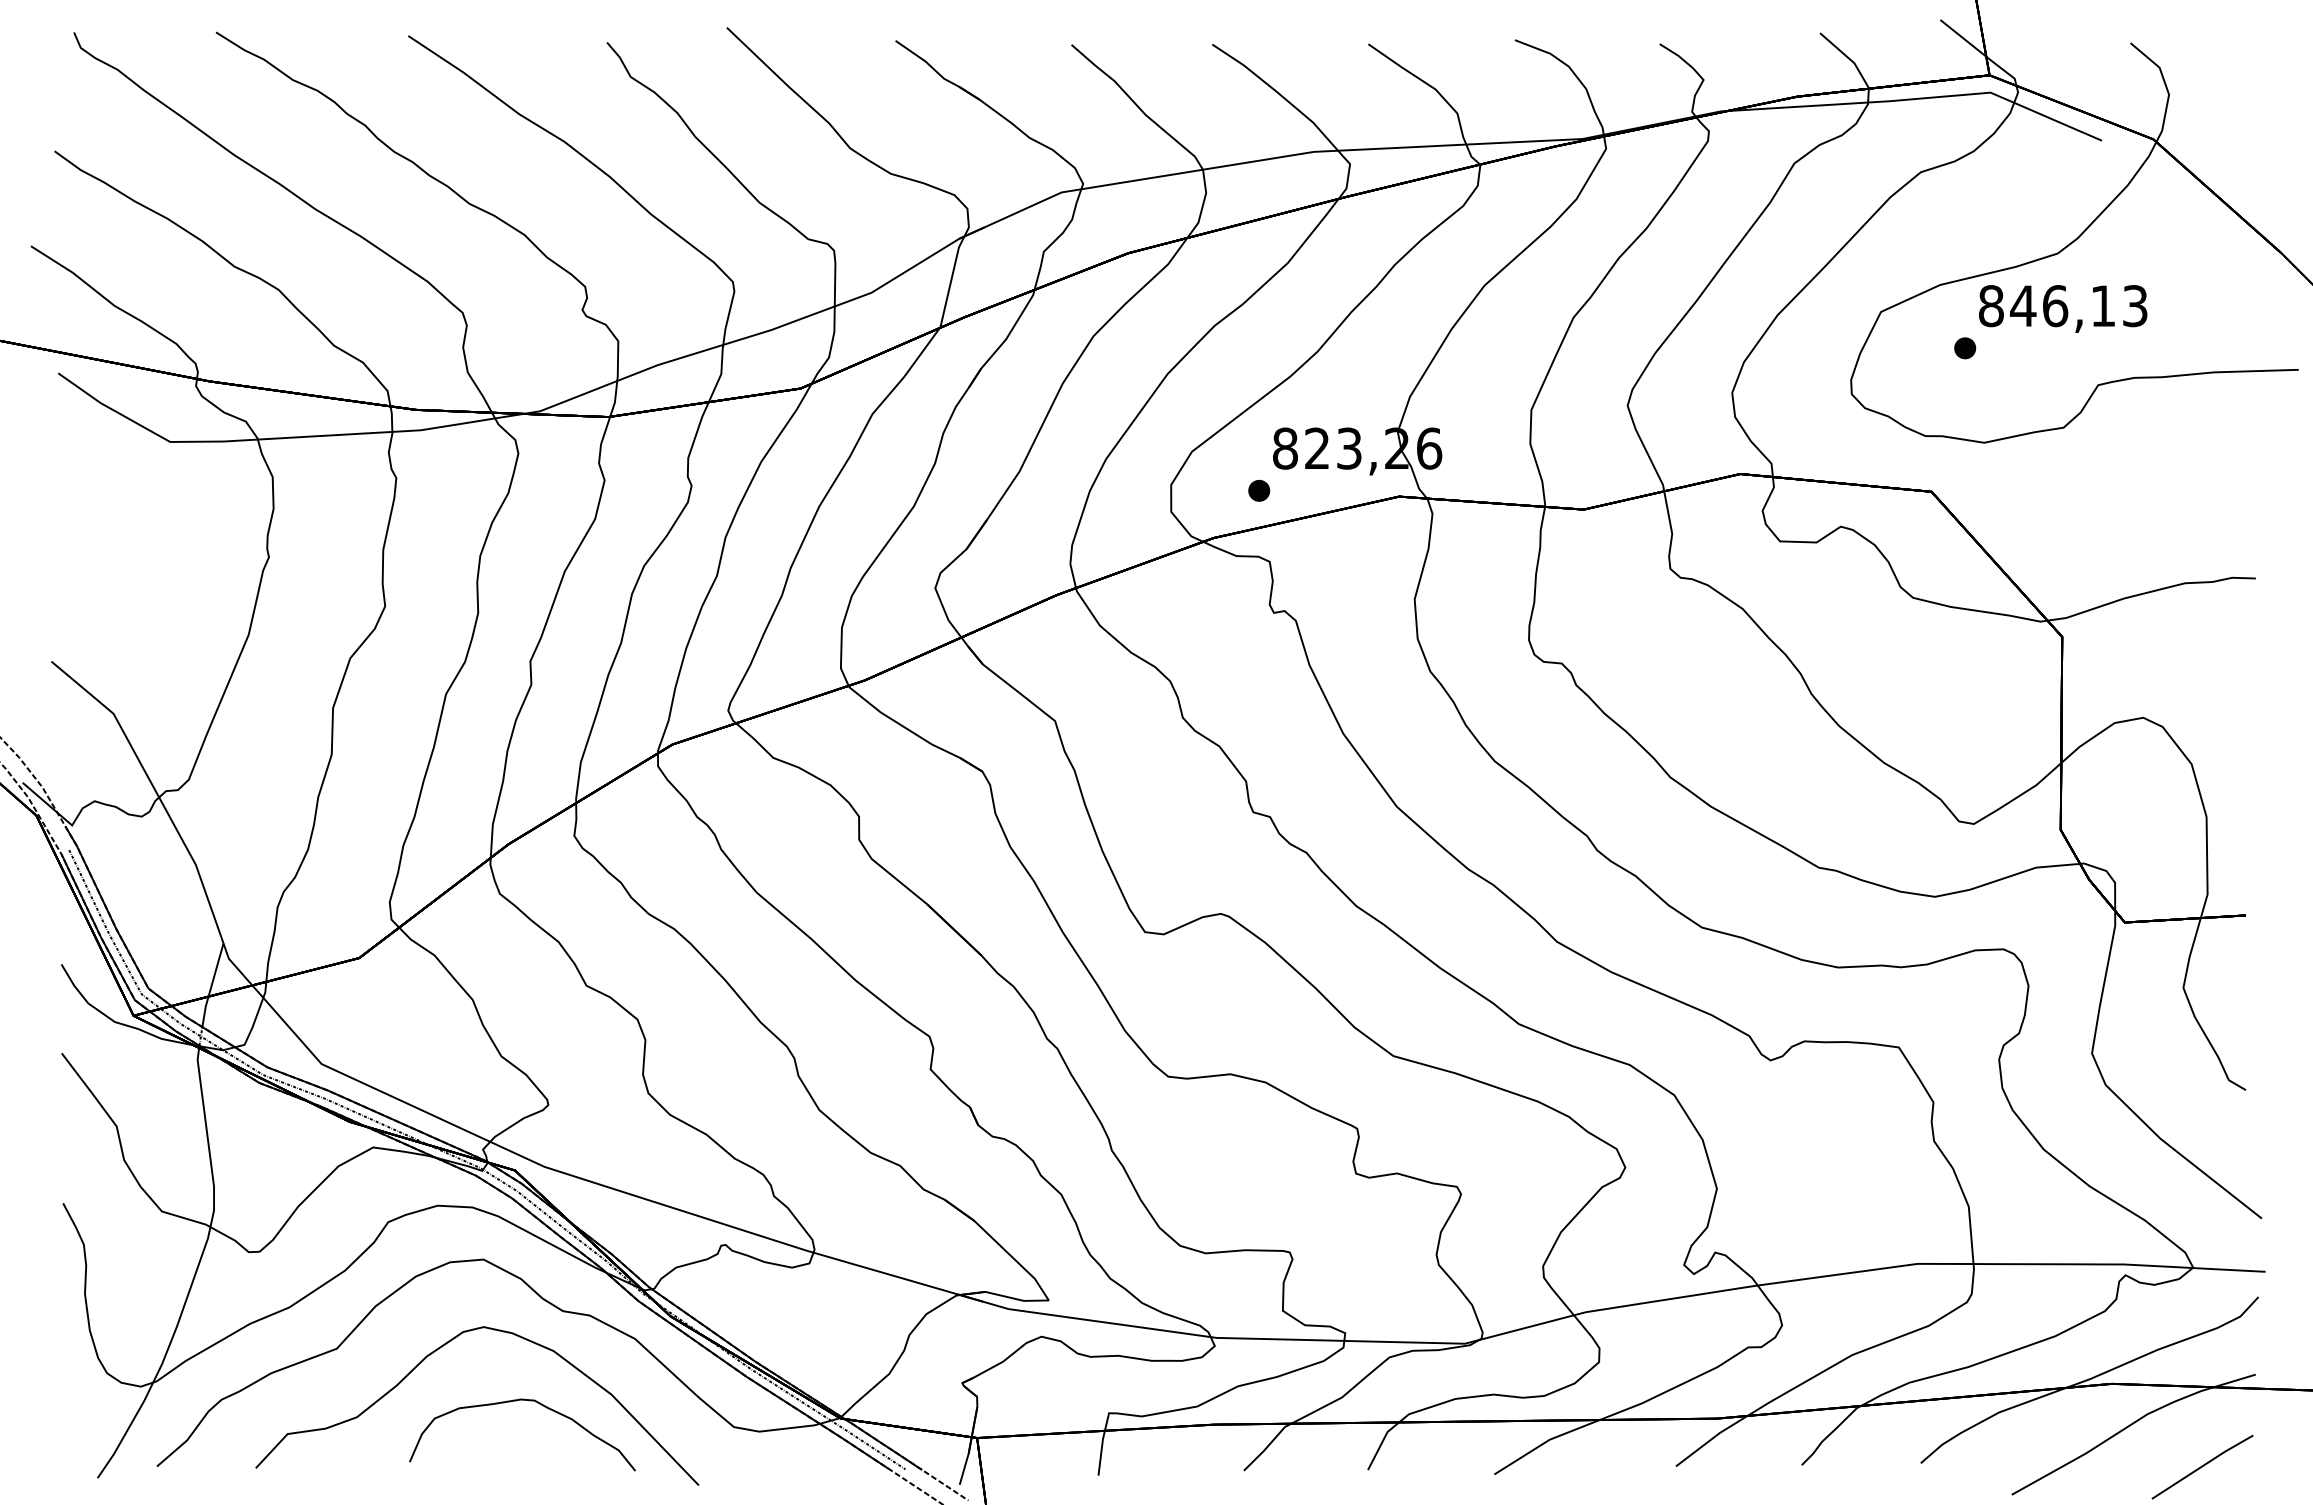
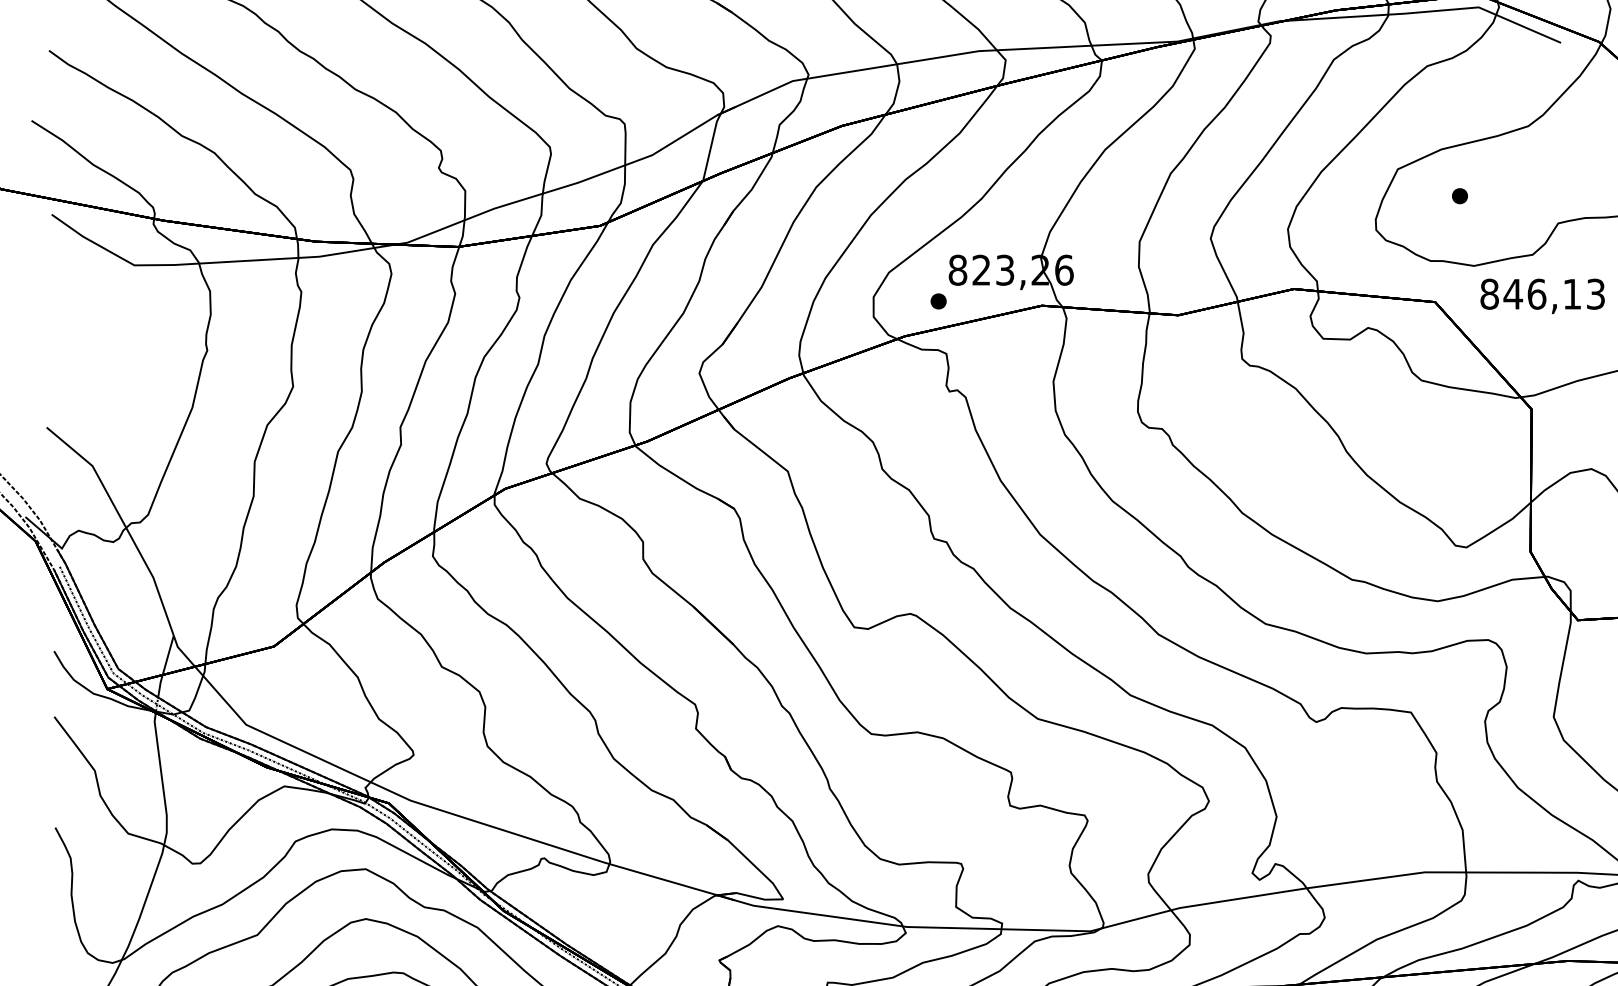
text: (2063, 308) -> (1542, 296), moved

